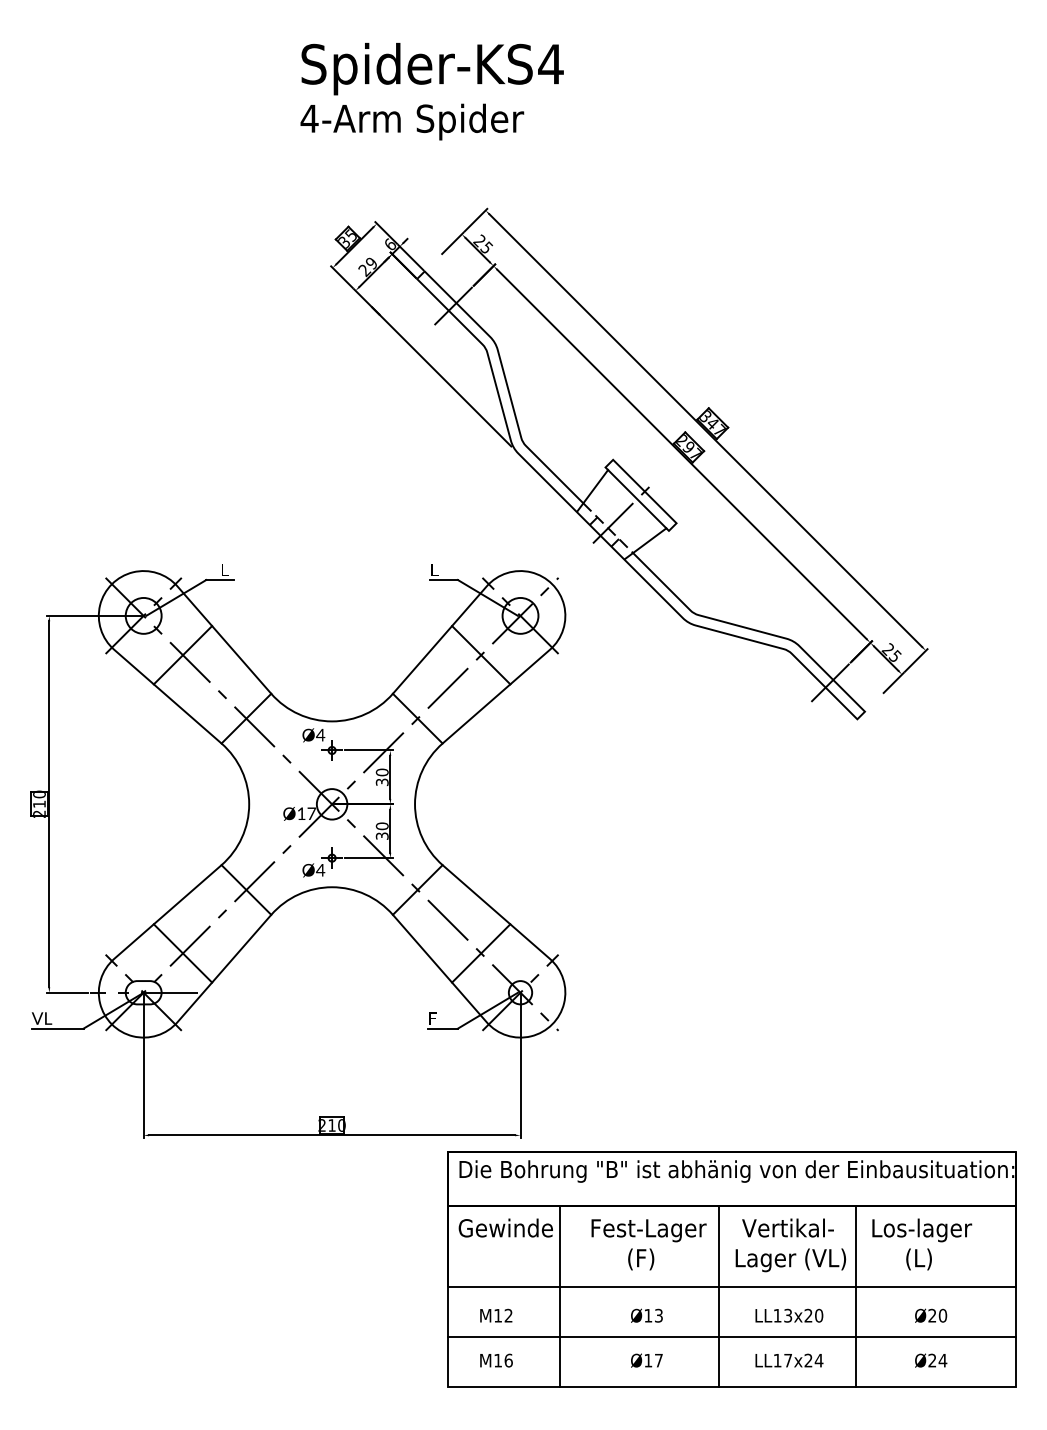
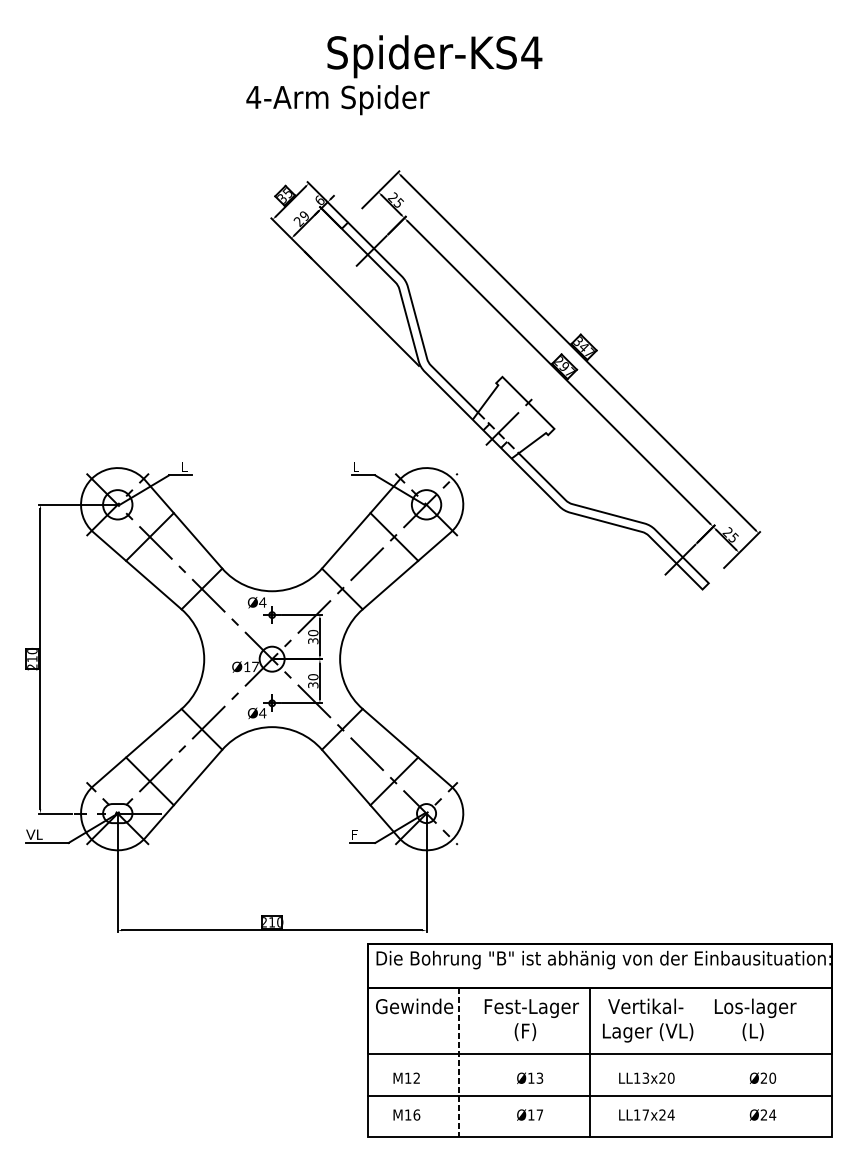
text: (432, 69) -> (434, 57), moved
line: (637, 499) -> (522, 409), removed
line: (559, 1296) -> (458, 1062), solid -> dashed
line: (855, 1296) -> (701, 1062), removed

